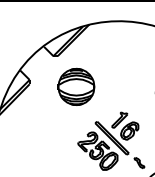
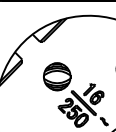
part: (76, 86) -> (57, 76), moved

